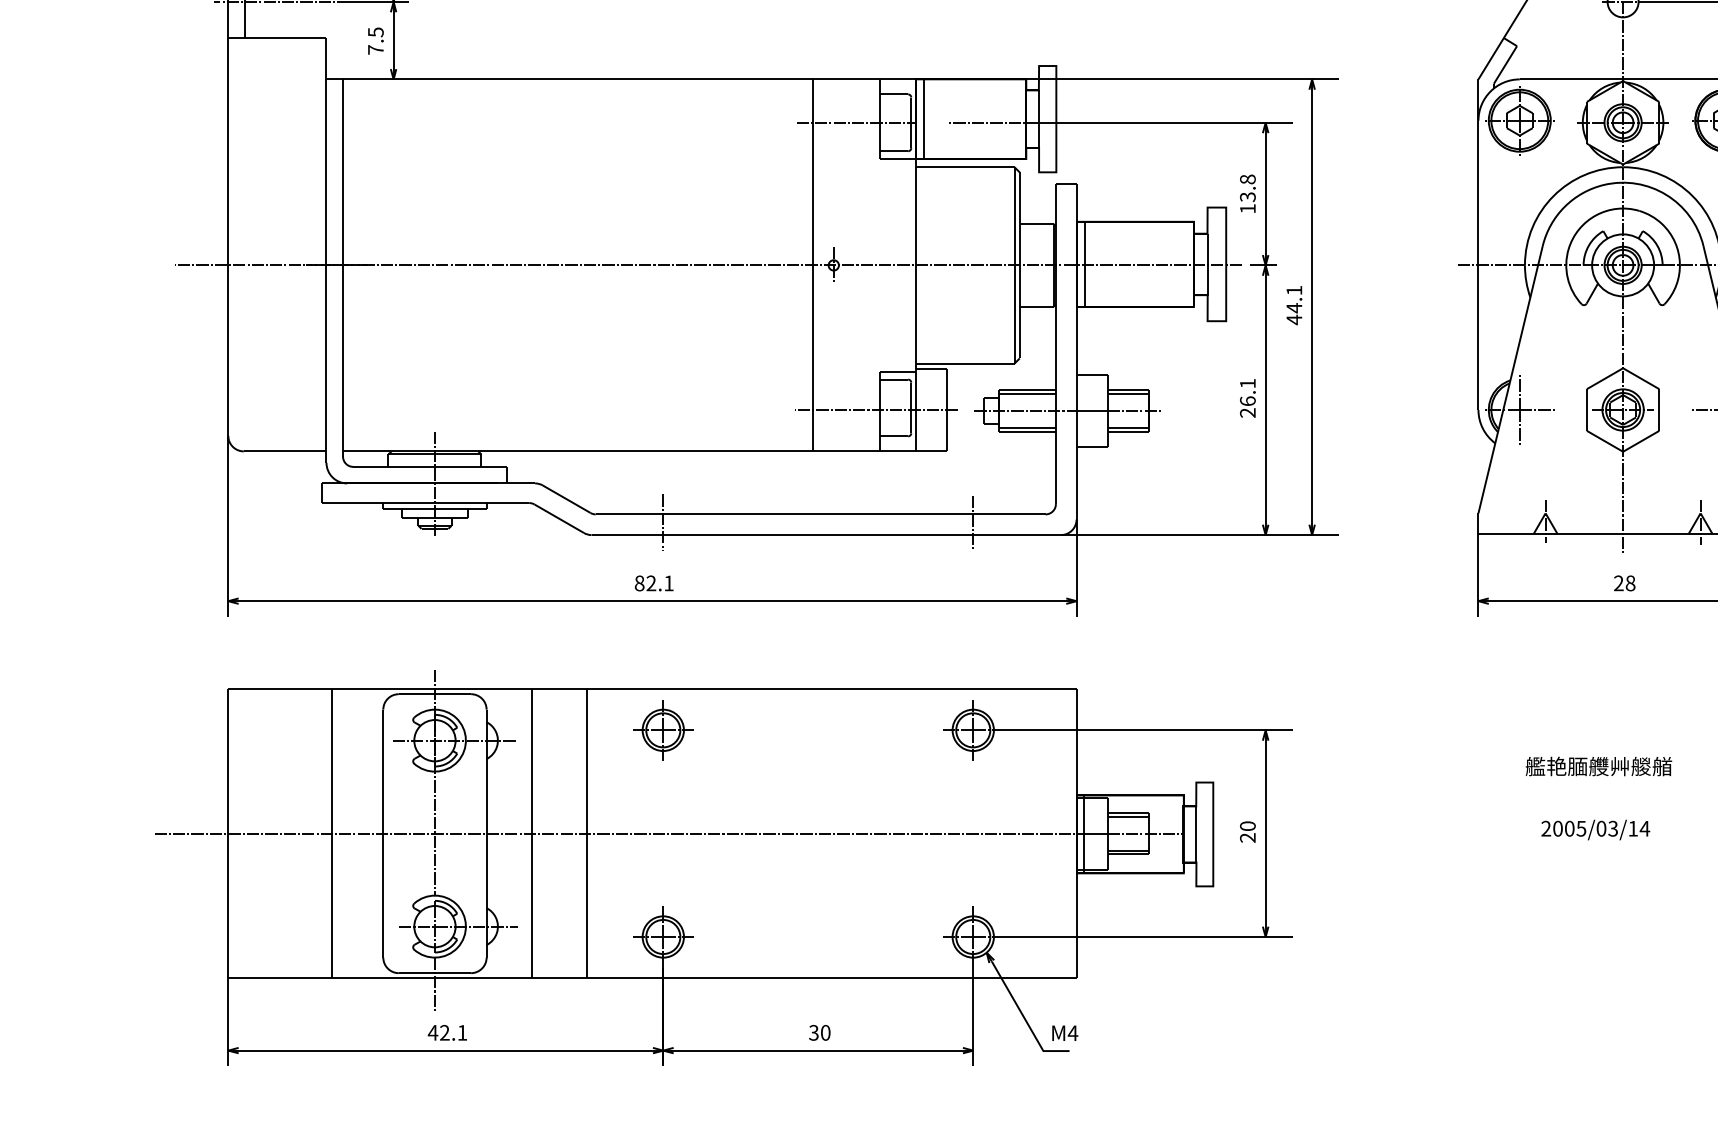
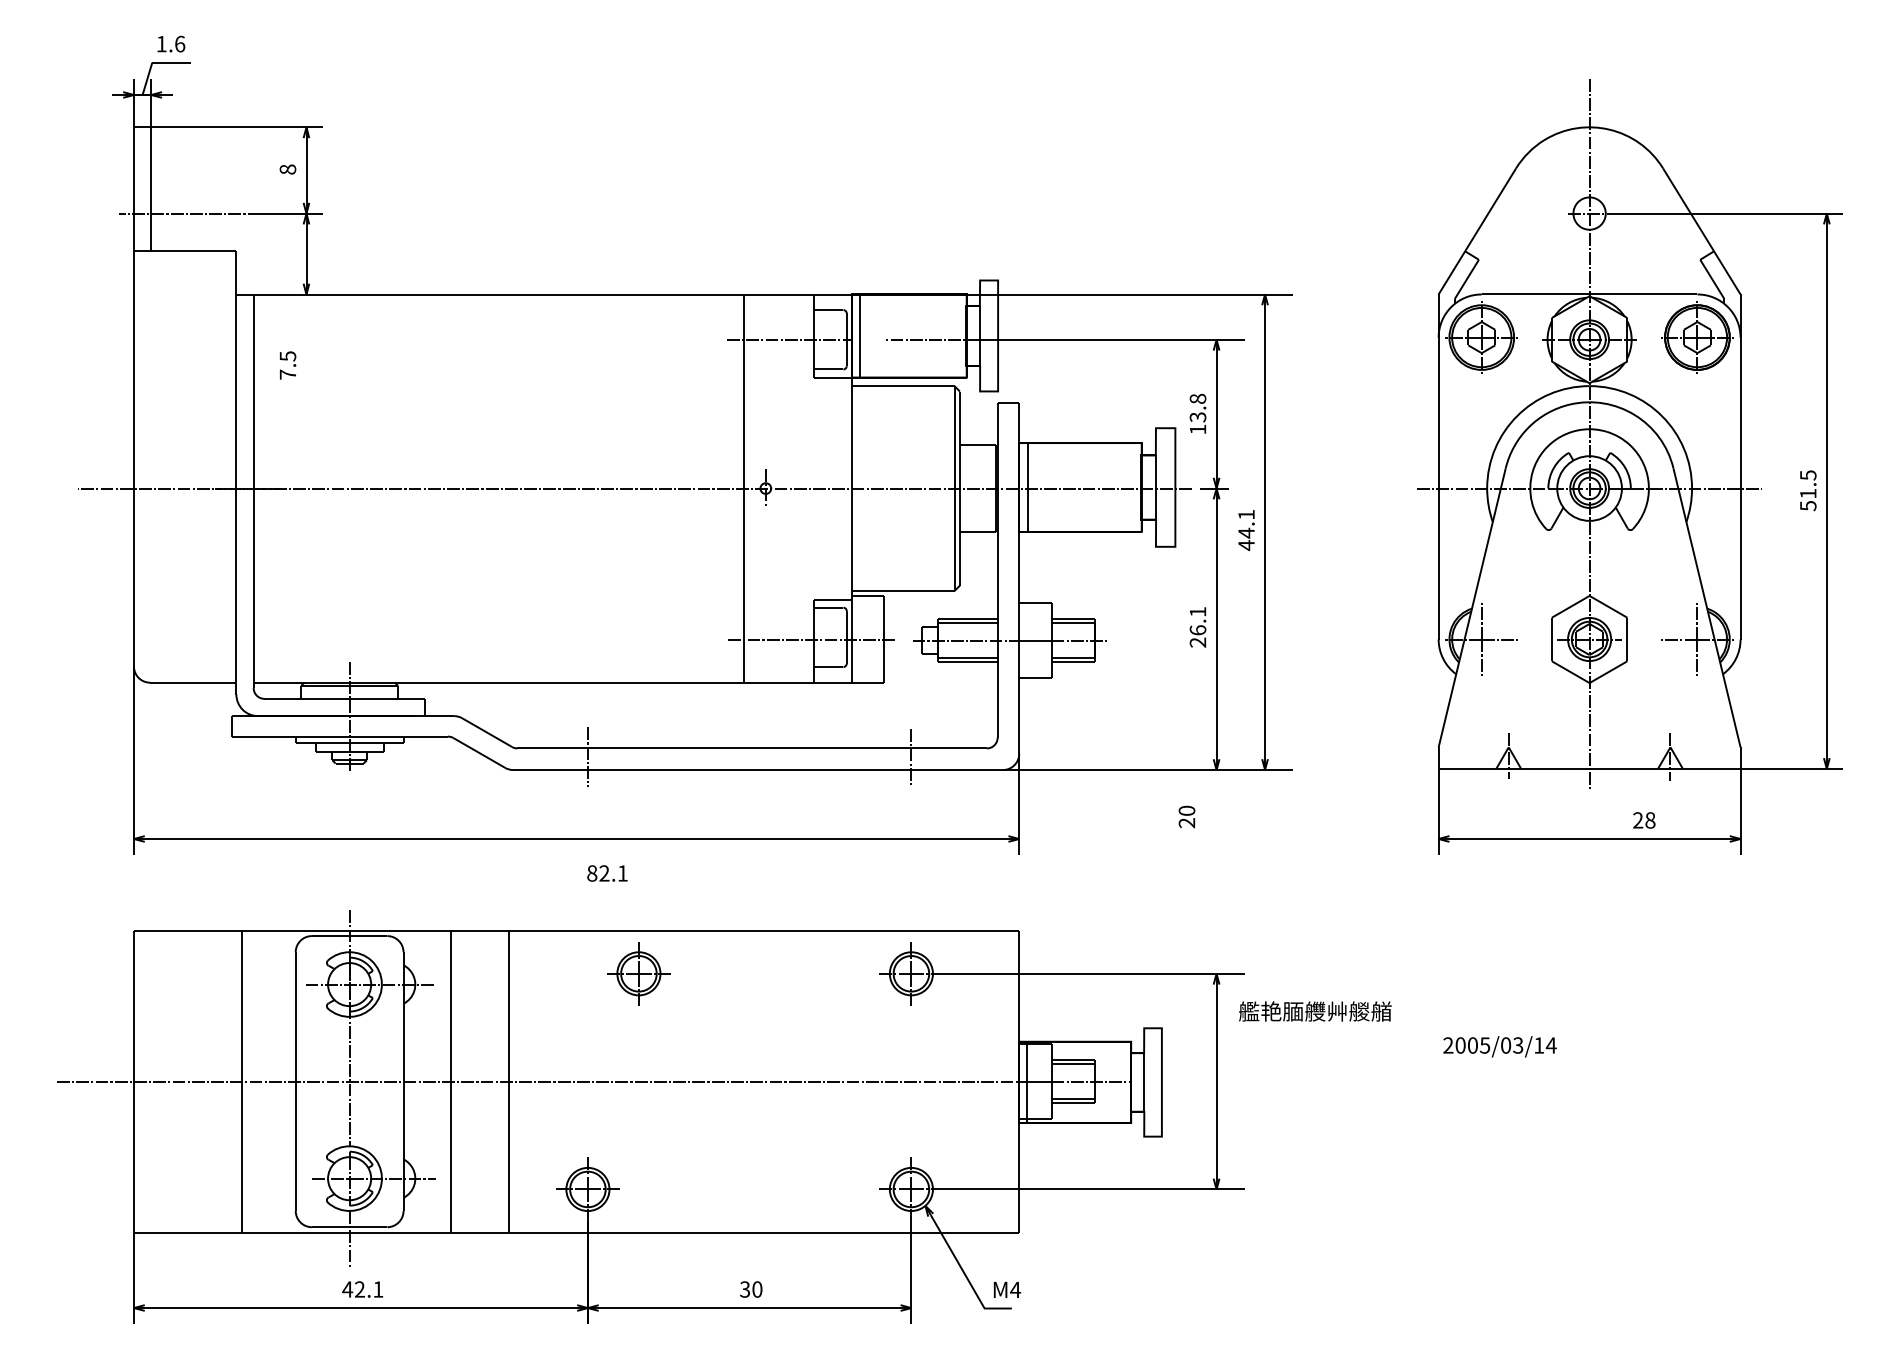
text: (376, 41) -> (288, 365), moved
text: (654, 583) -> (607, 873), moved
text: (1624, 583) -> (1644, 820), moved
part: (662, 730) -> (638, 973), moved
text: (1599, 766) -> (1315, 1011), moved
text: (1595, 829) -> (1499, 1046), moved
text: (1247, 831) -> (1186, 816), moved

